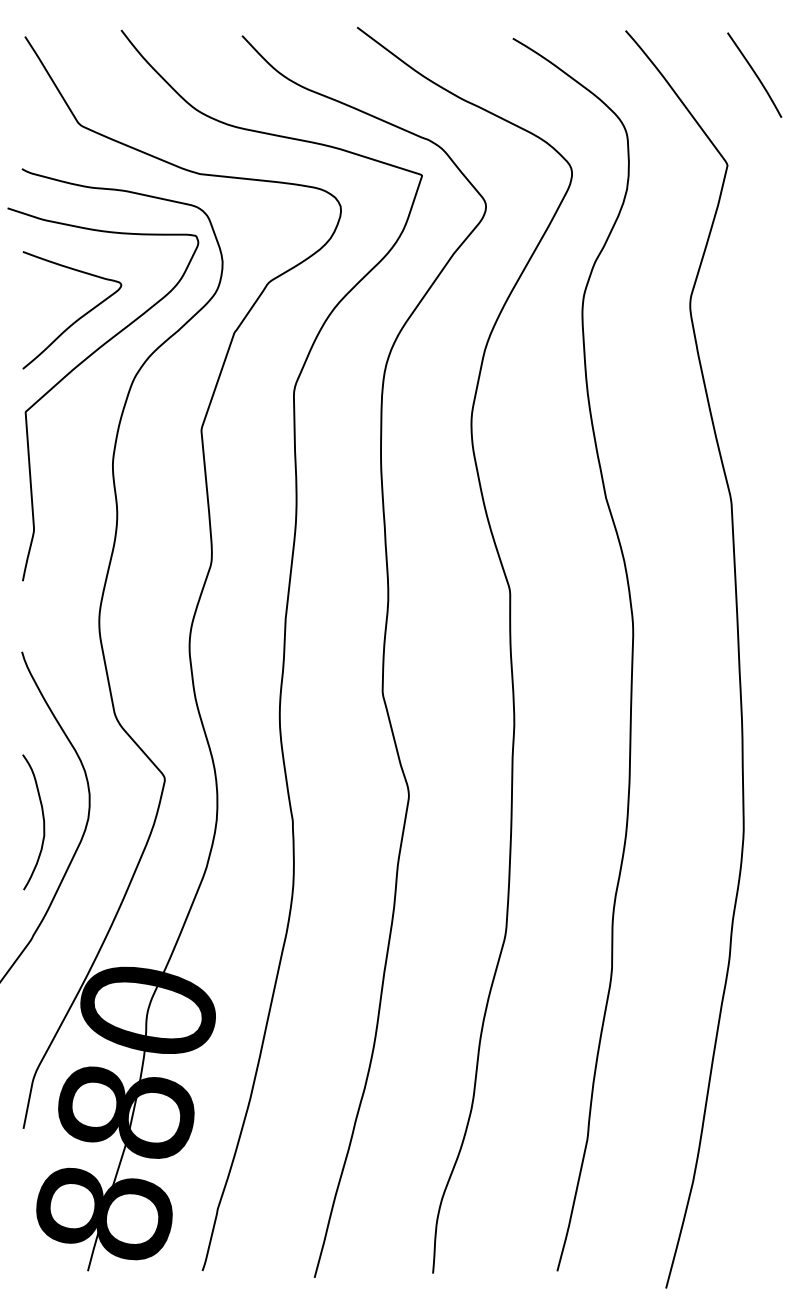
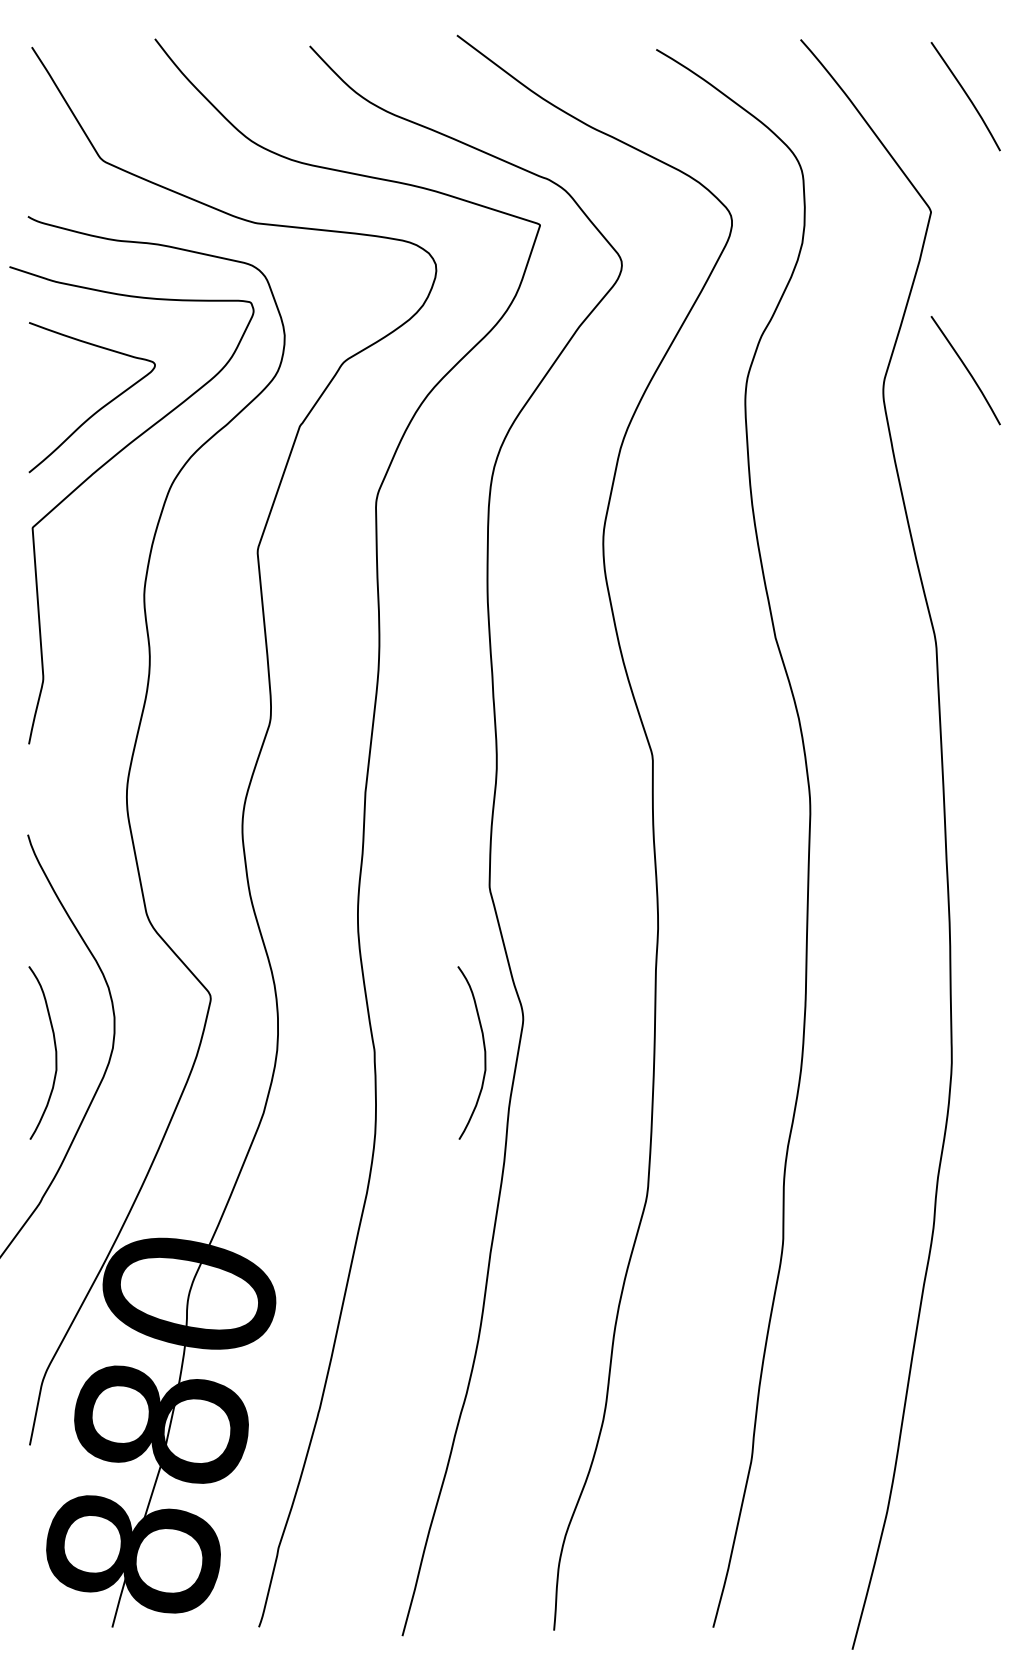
curve: (755, 289) -> (966, 370), added
curve: (377, 818) -> (483, 1048), added

